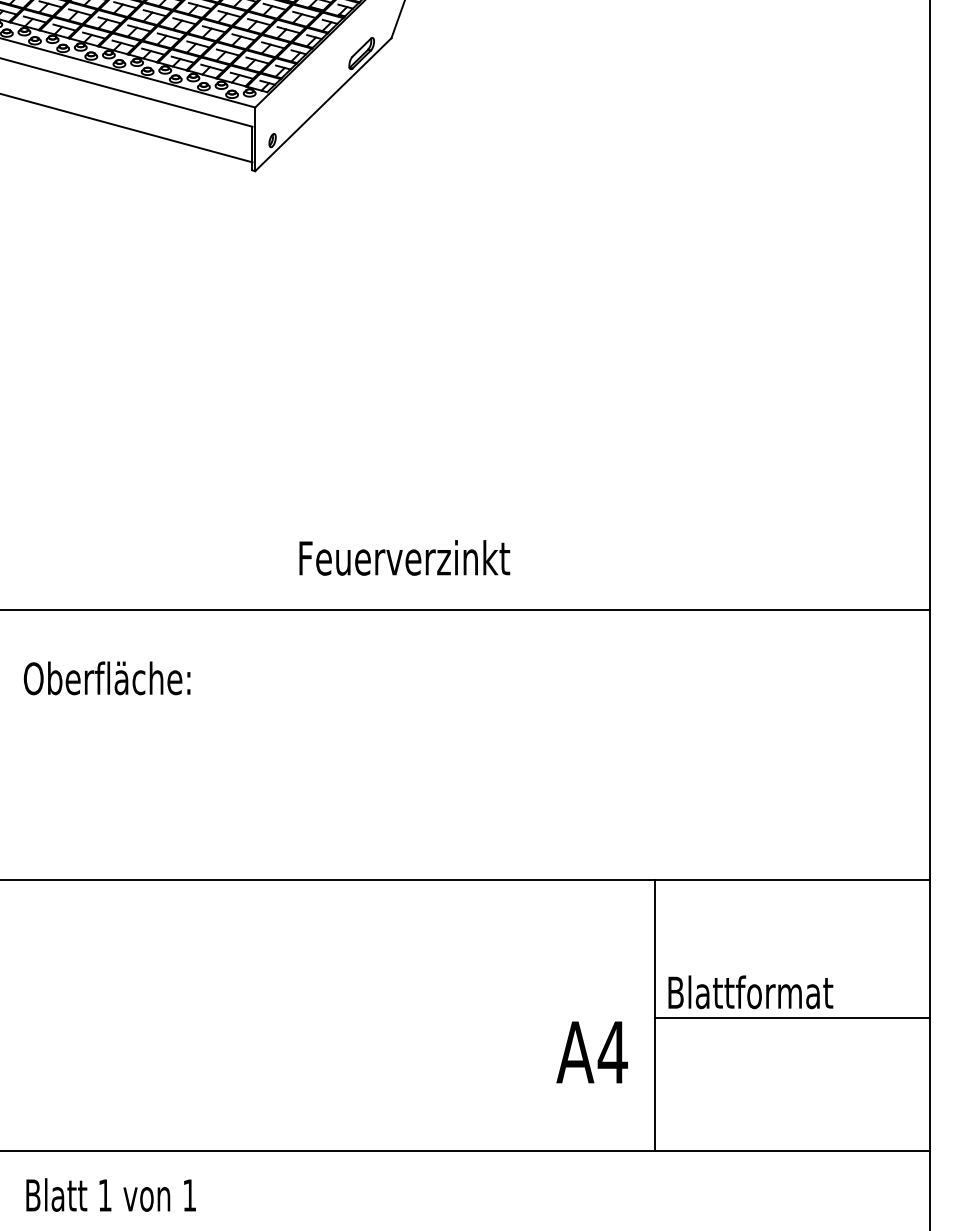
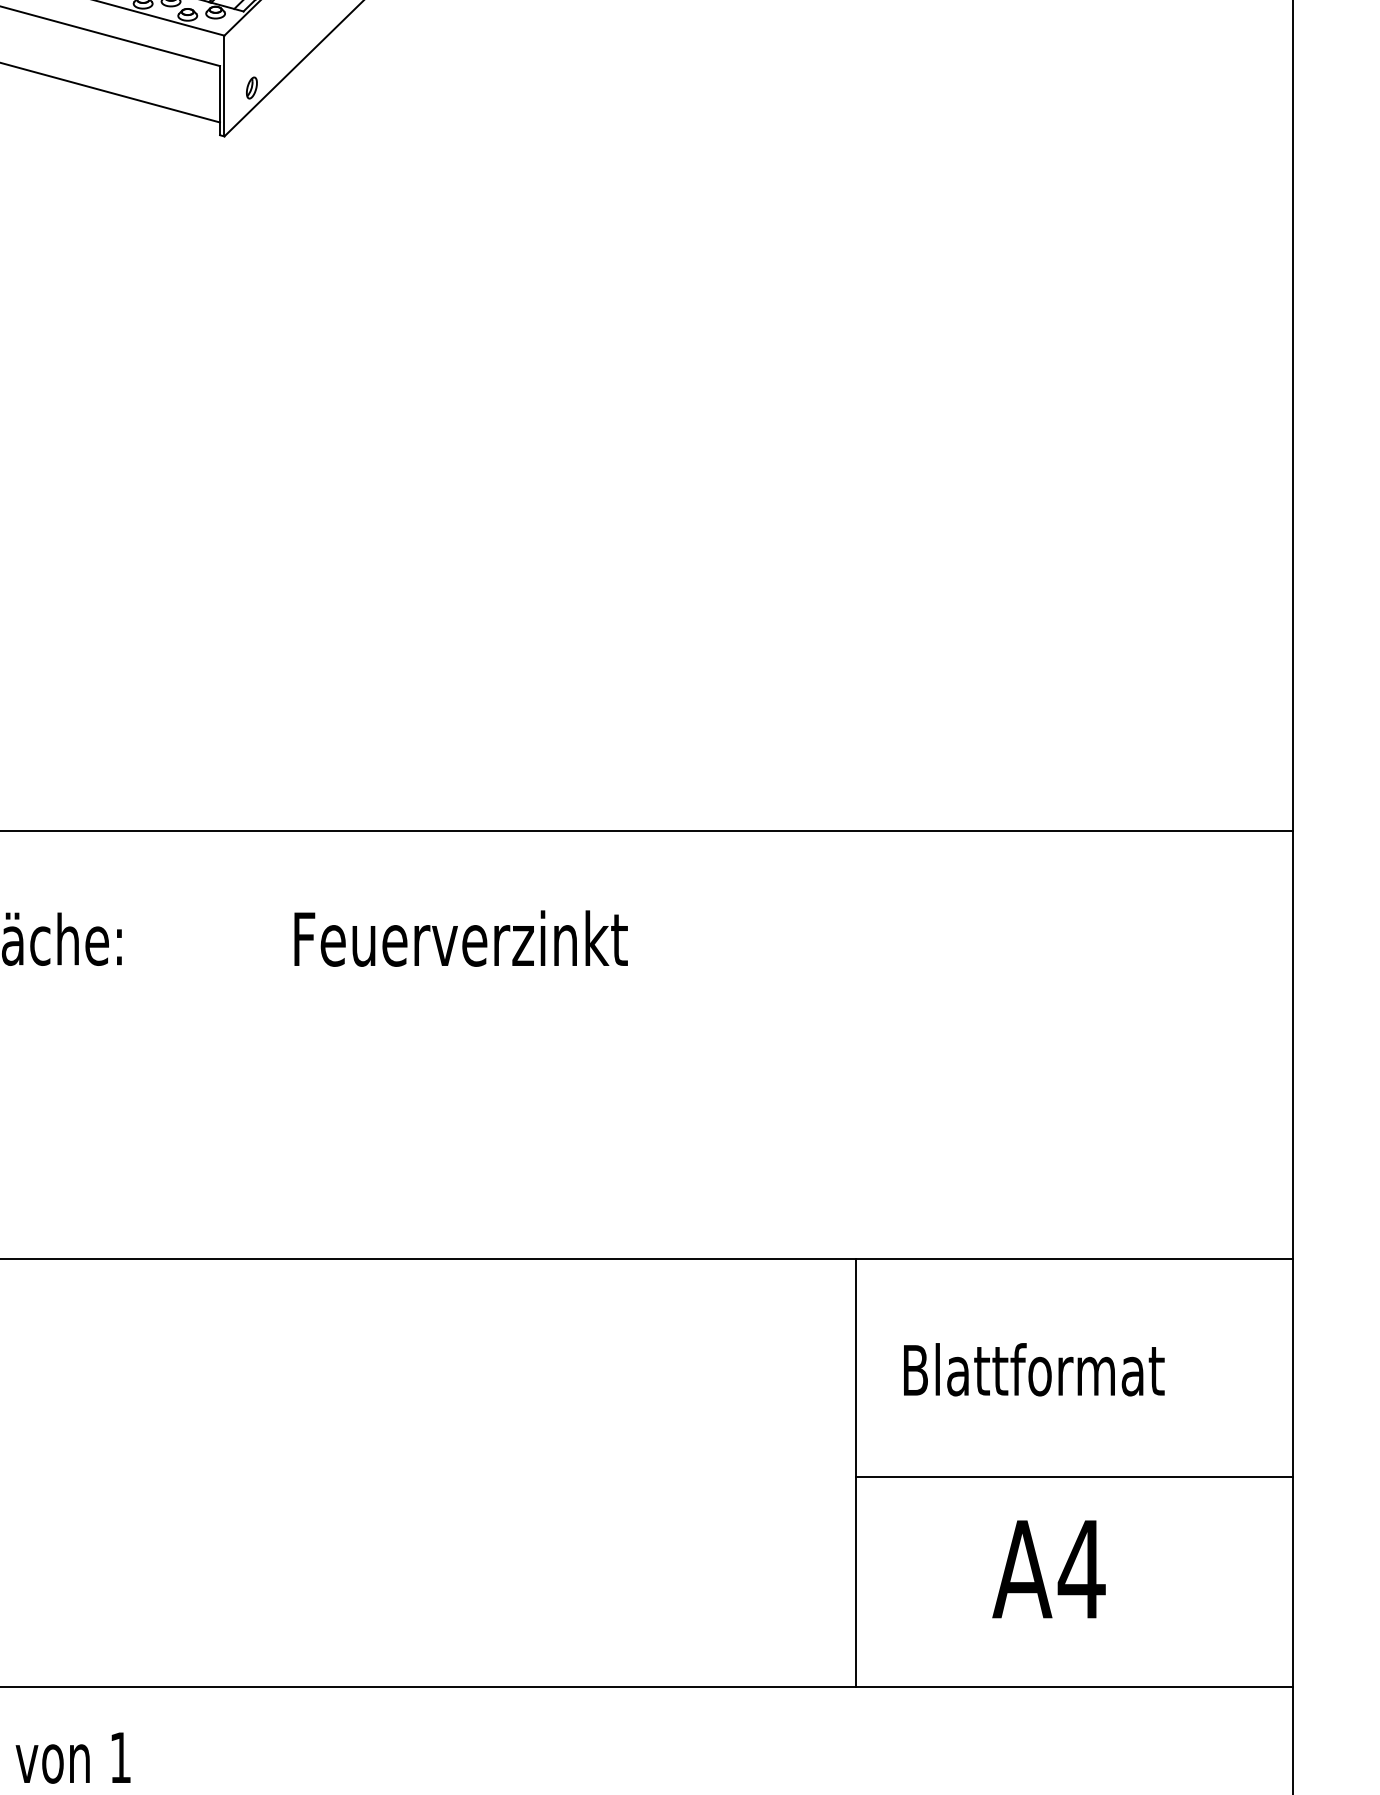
text: (404, 557) -> (460, 937), moved
text: (750, 992) -> (1033, 1370), moved
text: (591, 1052) -> (1047, 1569), moved

